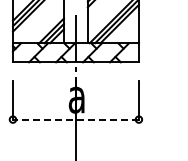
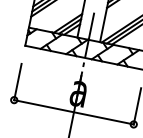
line: (75, 119) -> (73, 112), dashed -> solid

